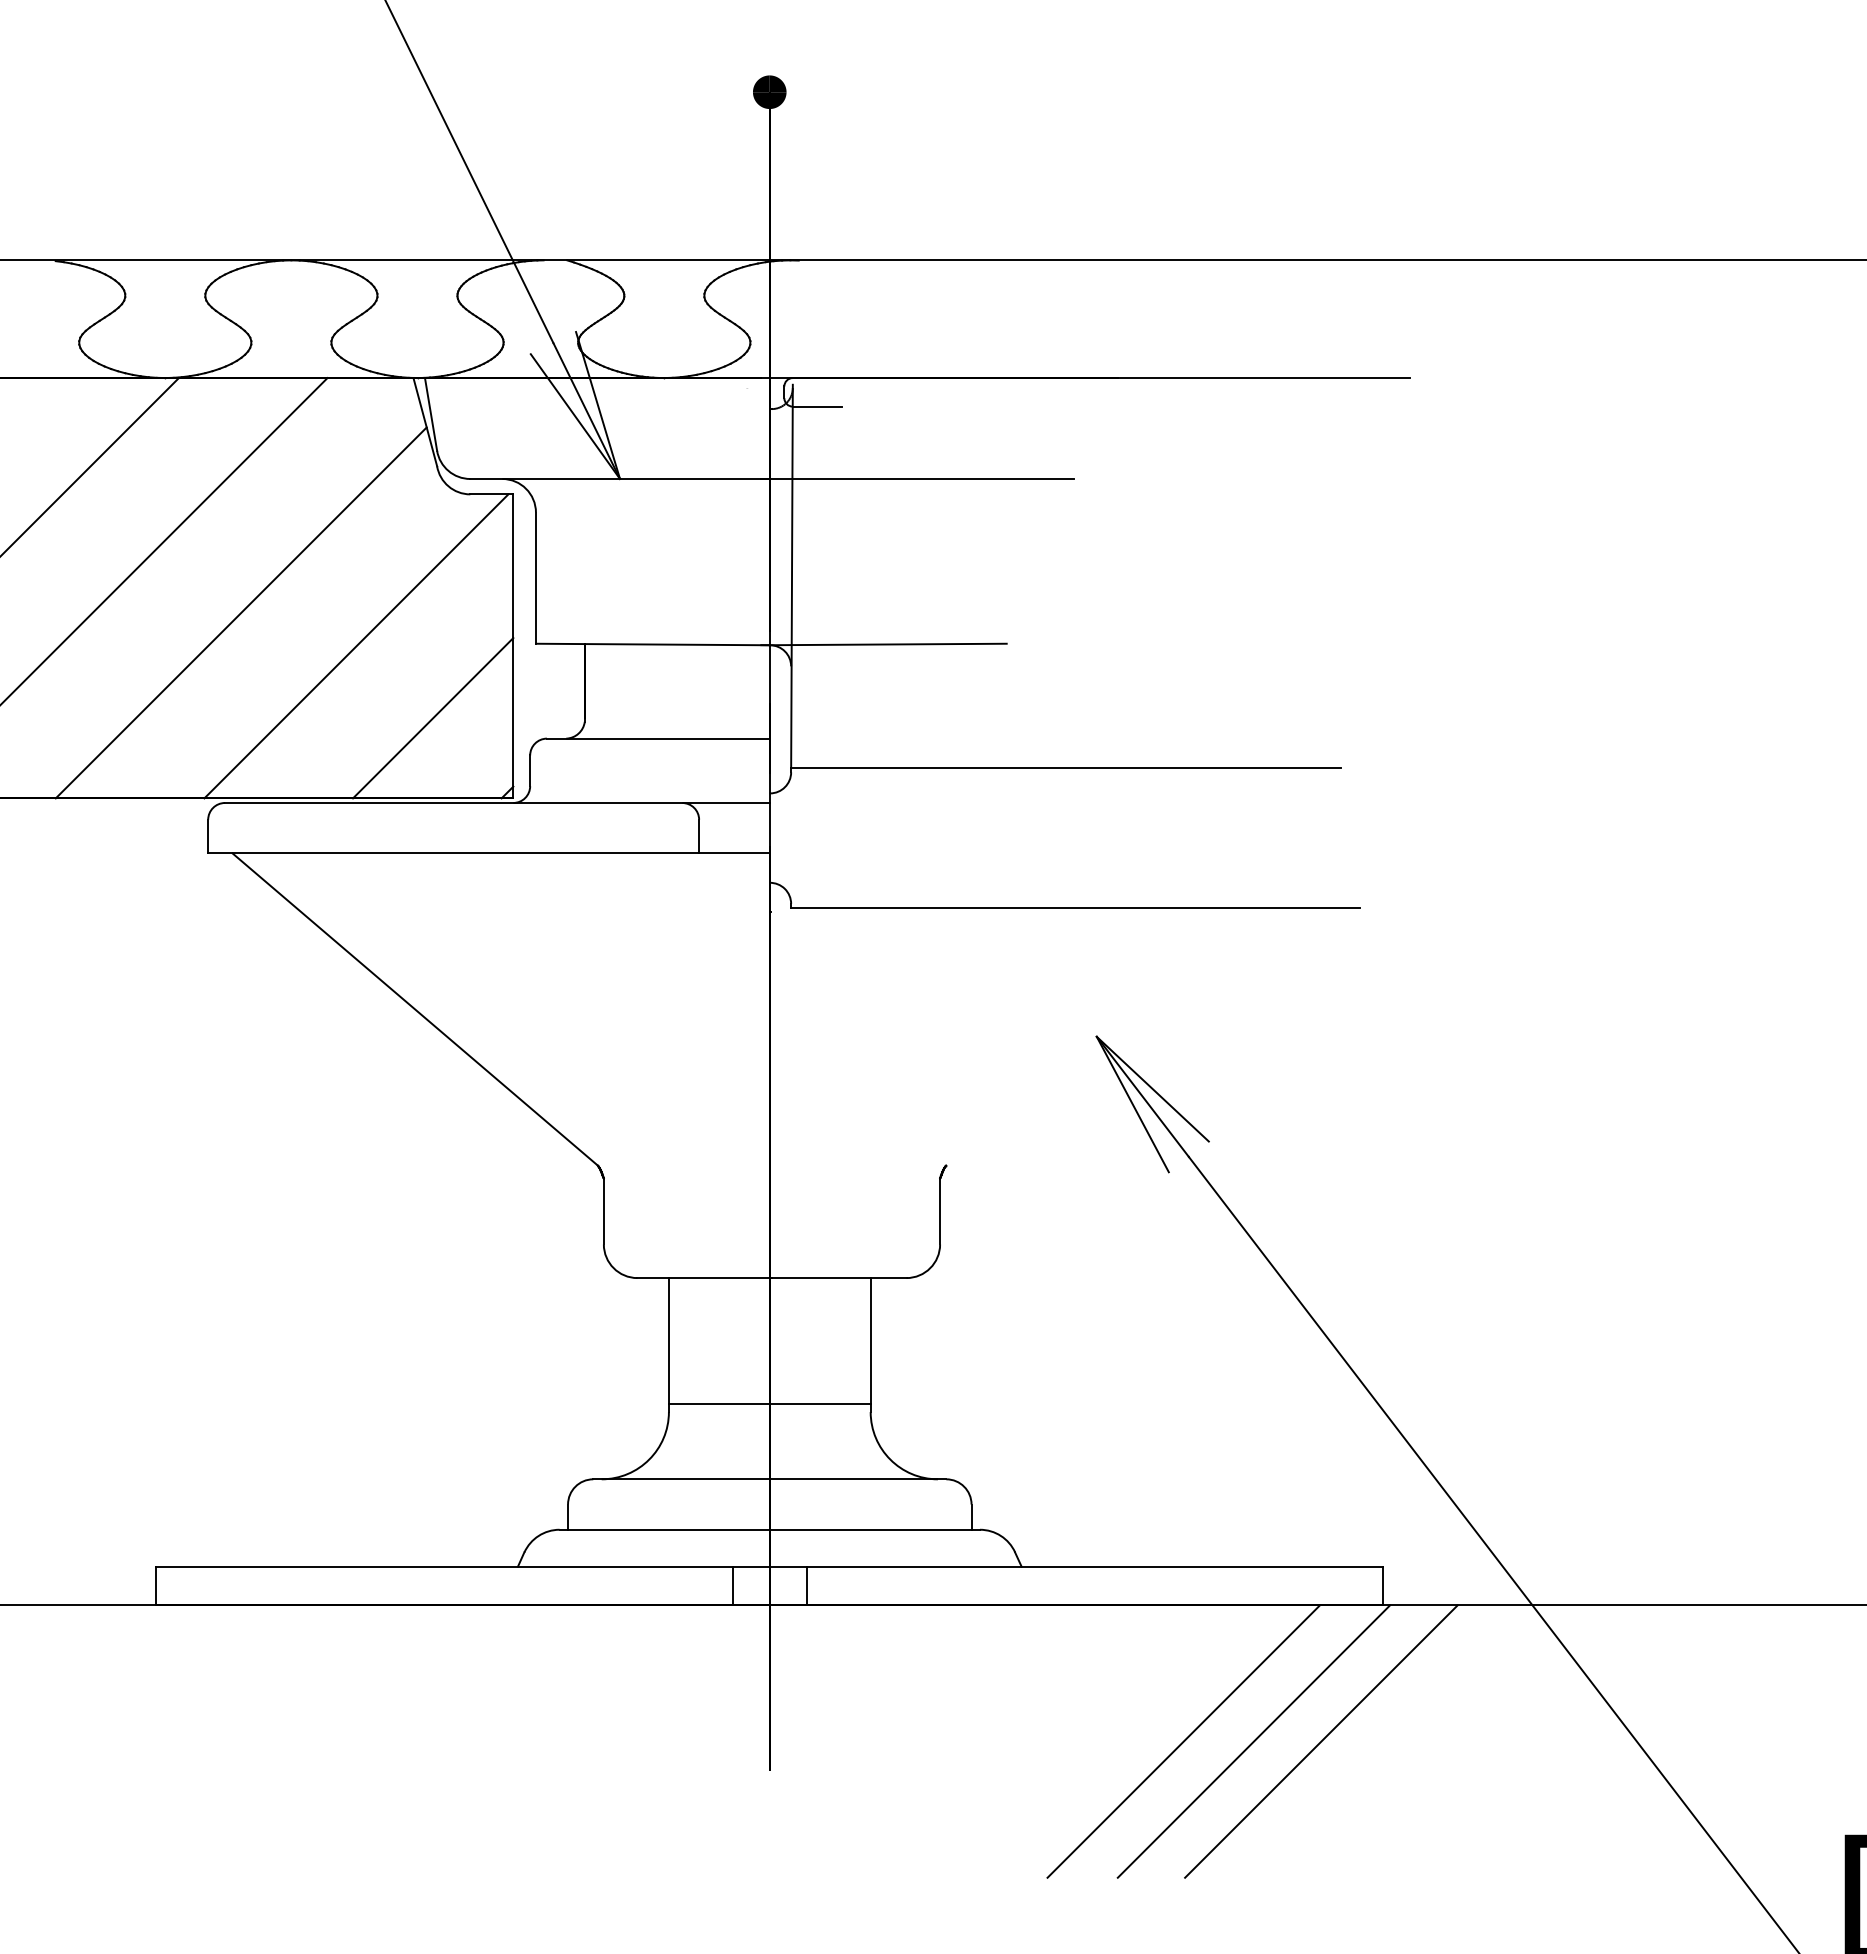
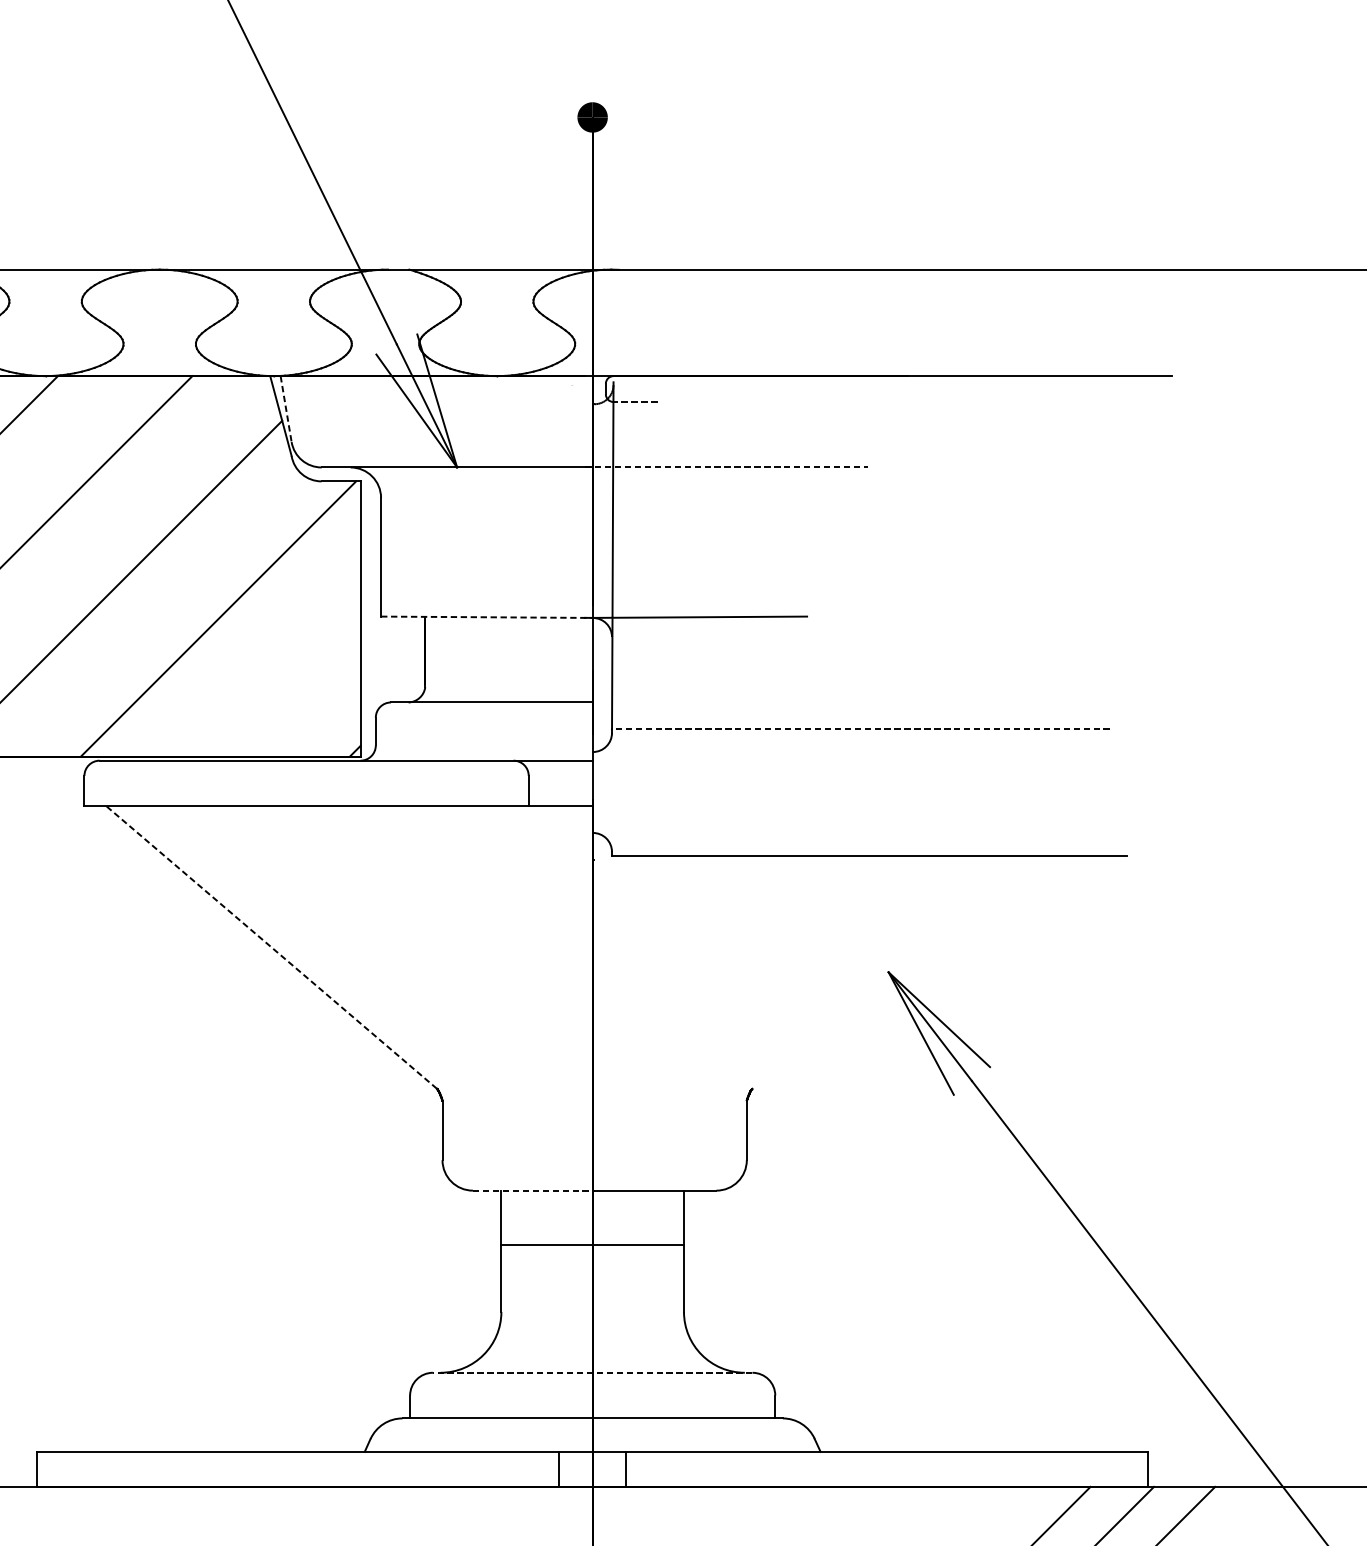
line: (816, 406) -> (634, 401), solid -> dashed
line: (431, 414) -> (286, 409), solid -> dashed
line: (917, 478) -> (726, 467), solid -> dashed
line: (652, 644) -> (486, 617), solid -> dashed
line: (433, 718) -> (288, 684), removed
line: (1065, 768) -> (860, 729), solid -> dashed
line: (414, 1009) -> (271, 947), solid -> dashed
line: (705, 1278) -> (534, 1191), solid -> dashed
line: (769, 1403) -> (592, 1244), moved
line: (769, 1479) -> (592, 1372), solid -> dashed

